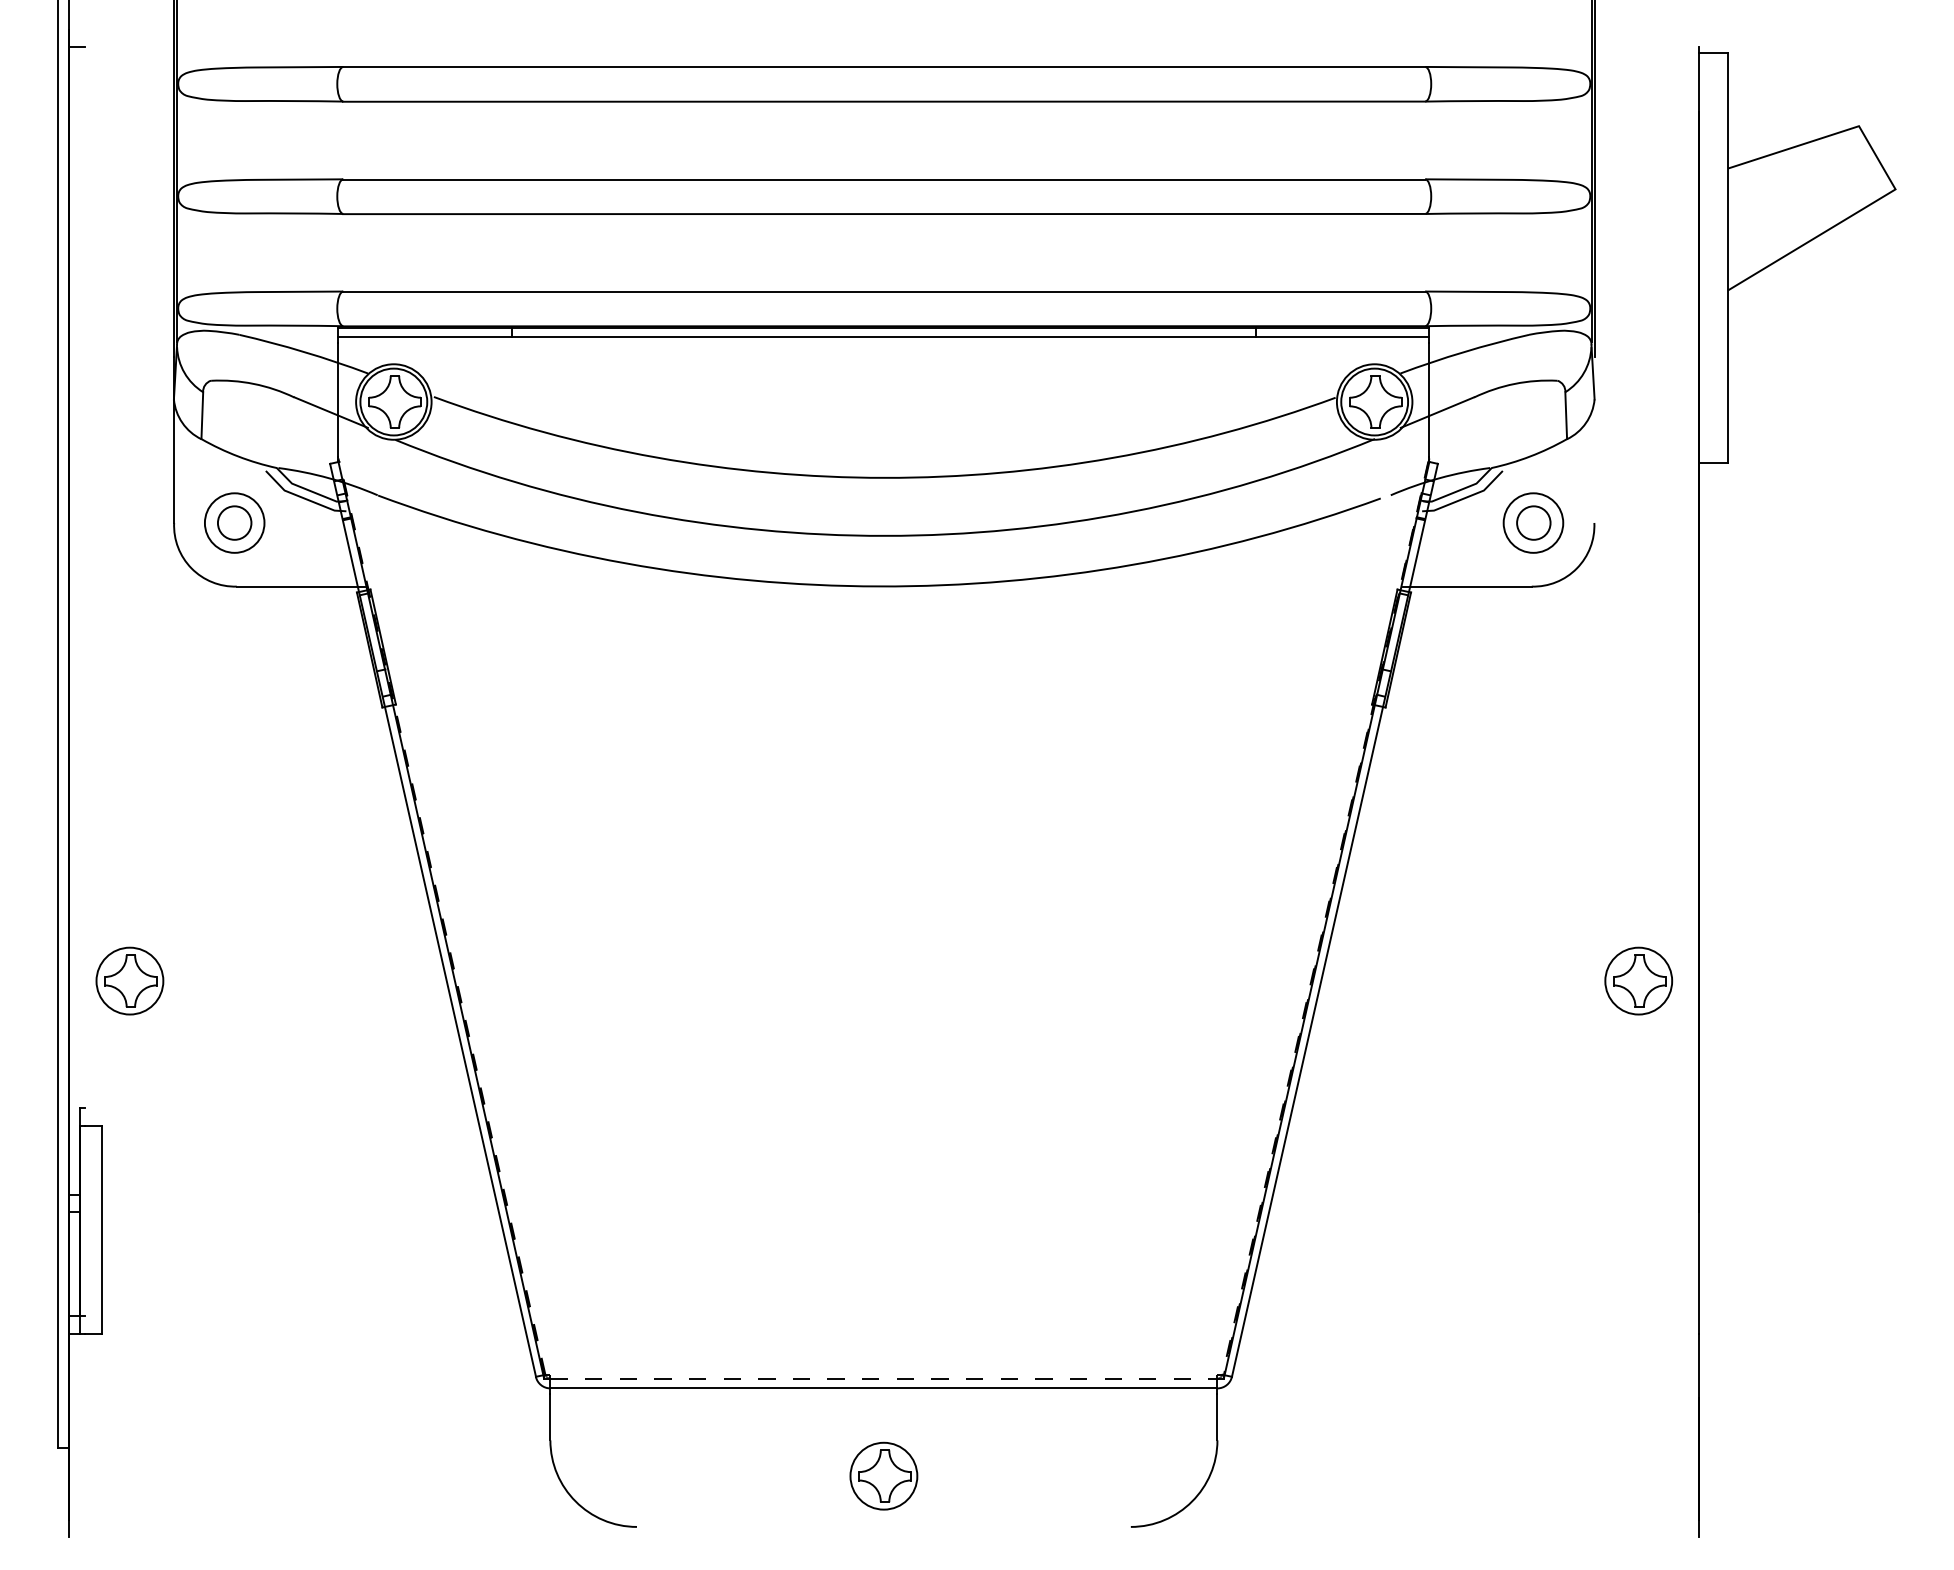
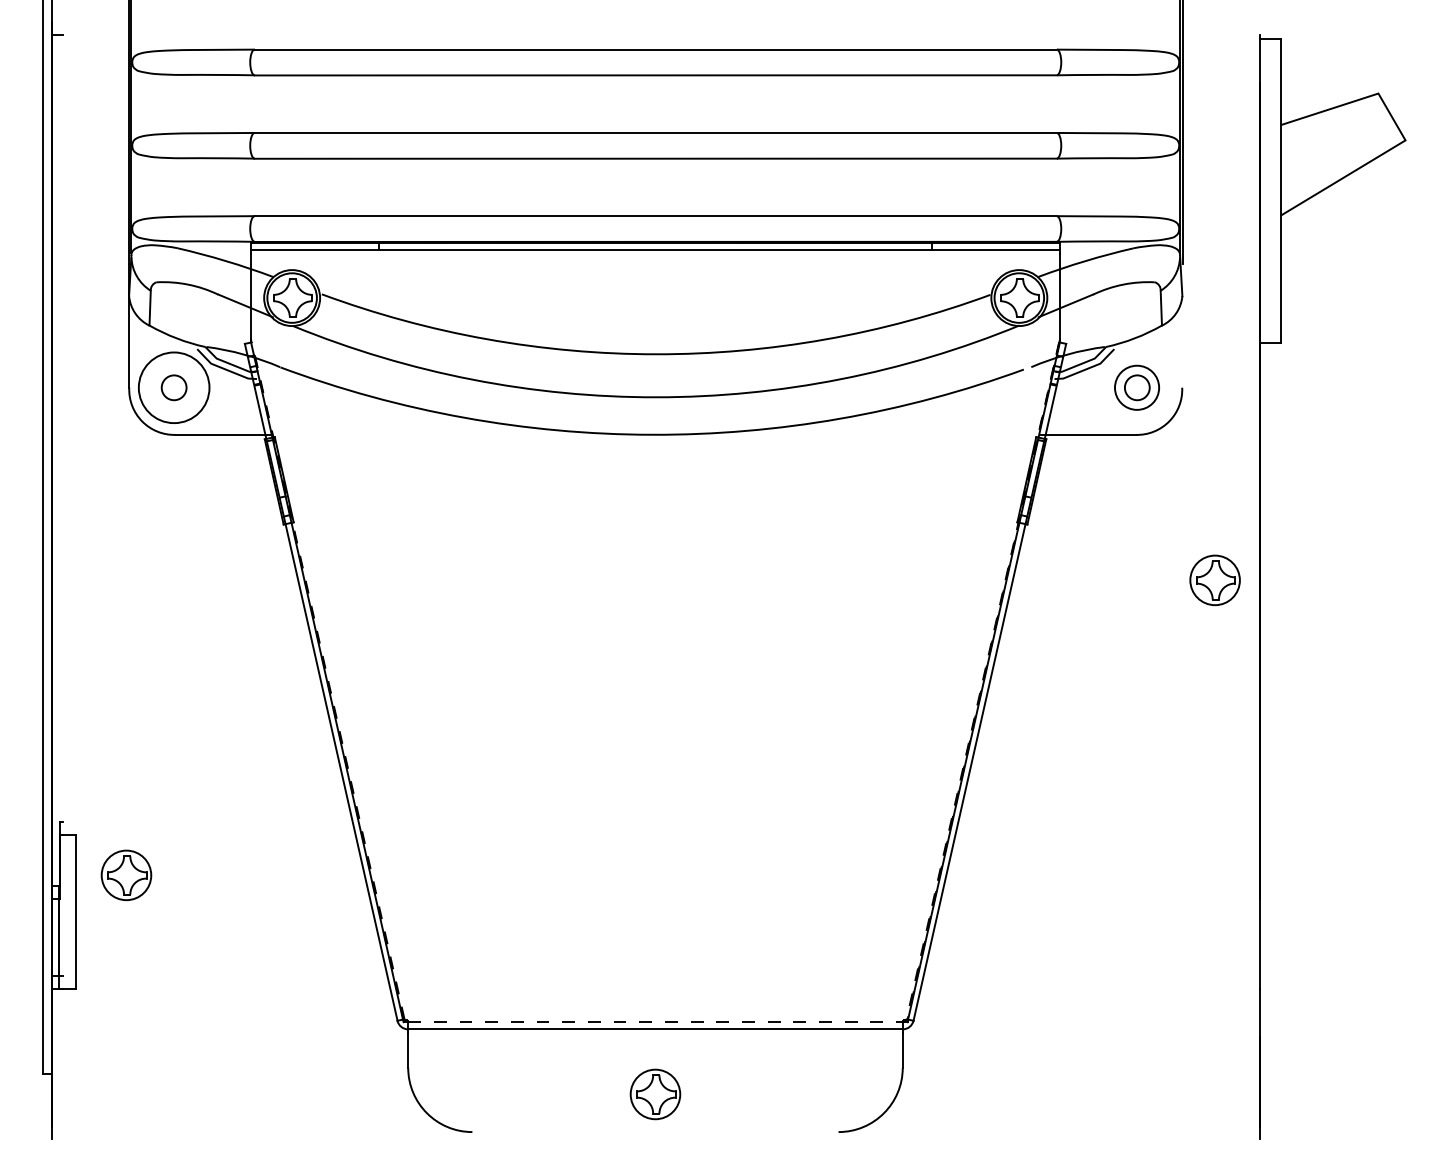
circle: (235, 522) -> (174, 387), size x1.6
part: (129, 981) -> (126, 875), moved
part: (1637, 981) -> (1214, 580), moved

